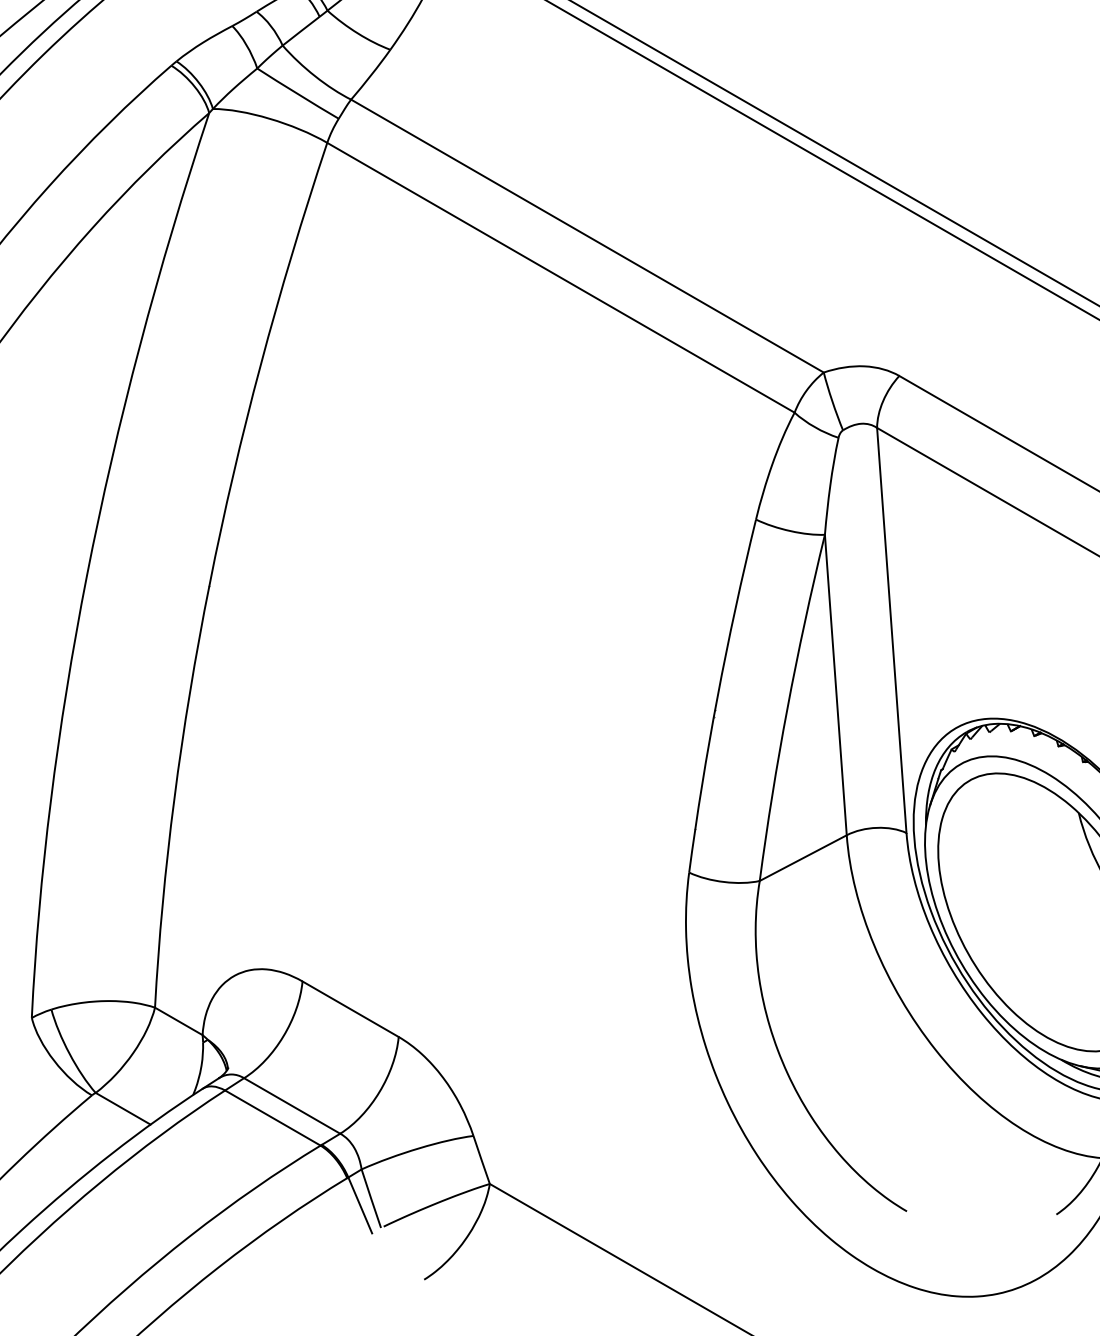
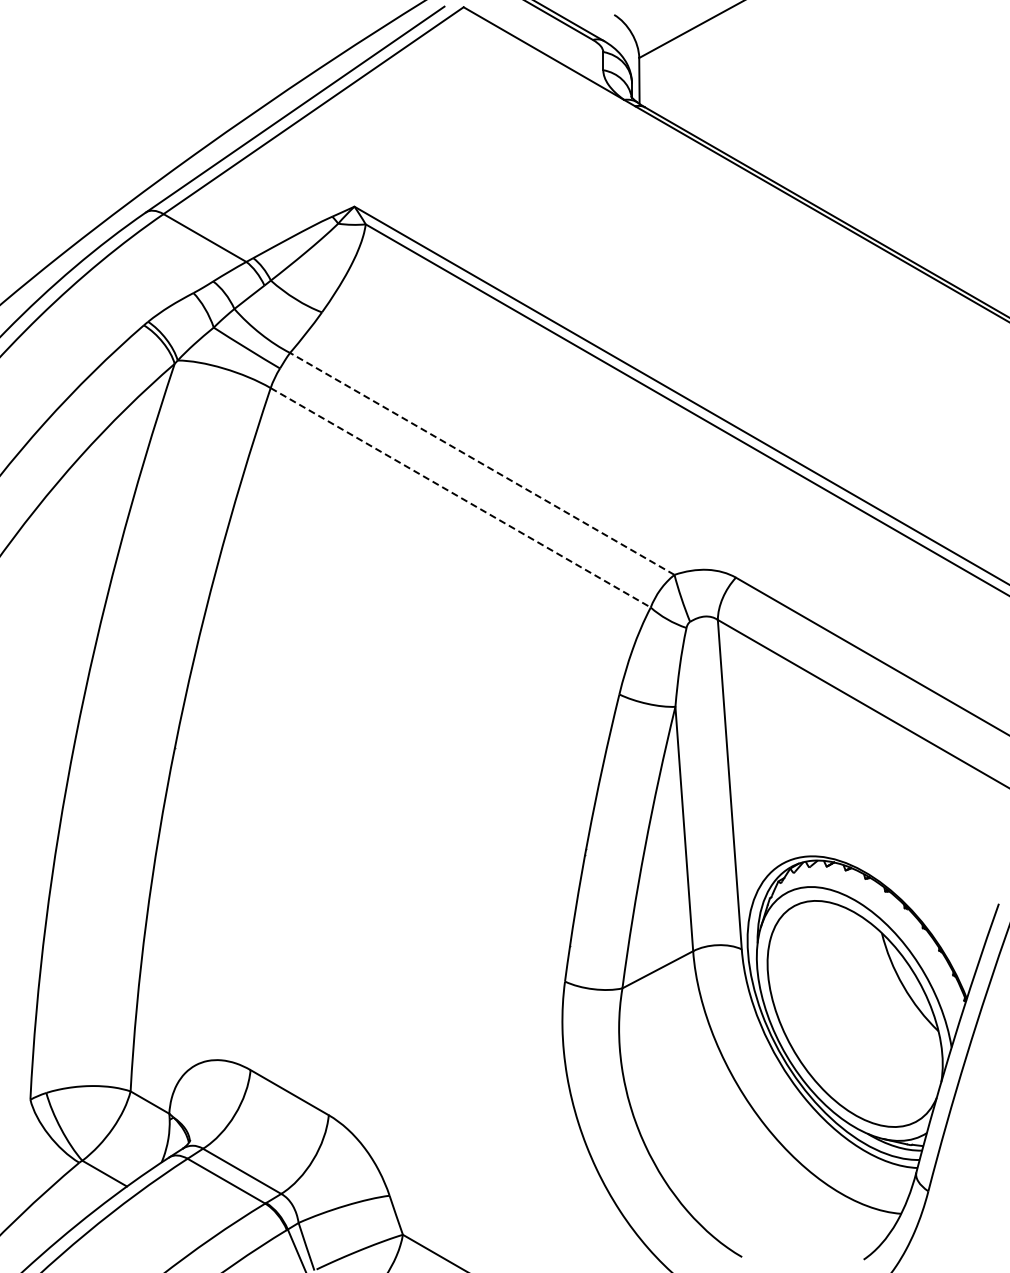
line: (587, 235) -> (482, 463), solid -> dashed
line: (561, 278) -> (461, 498), solid -> dashed

